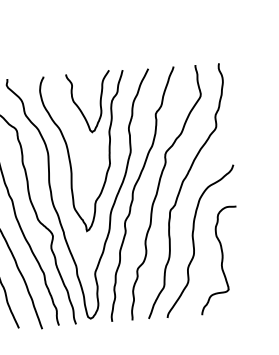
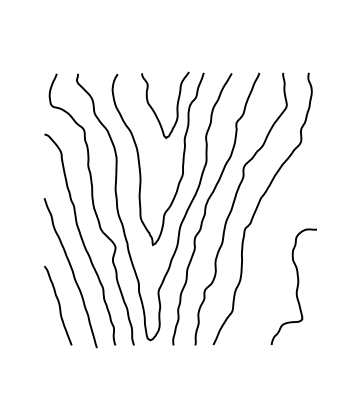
curve: (194, 241) -> (268, 264), removed

